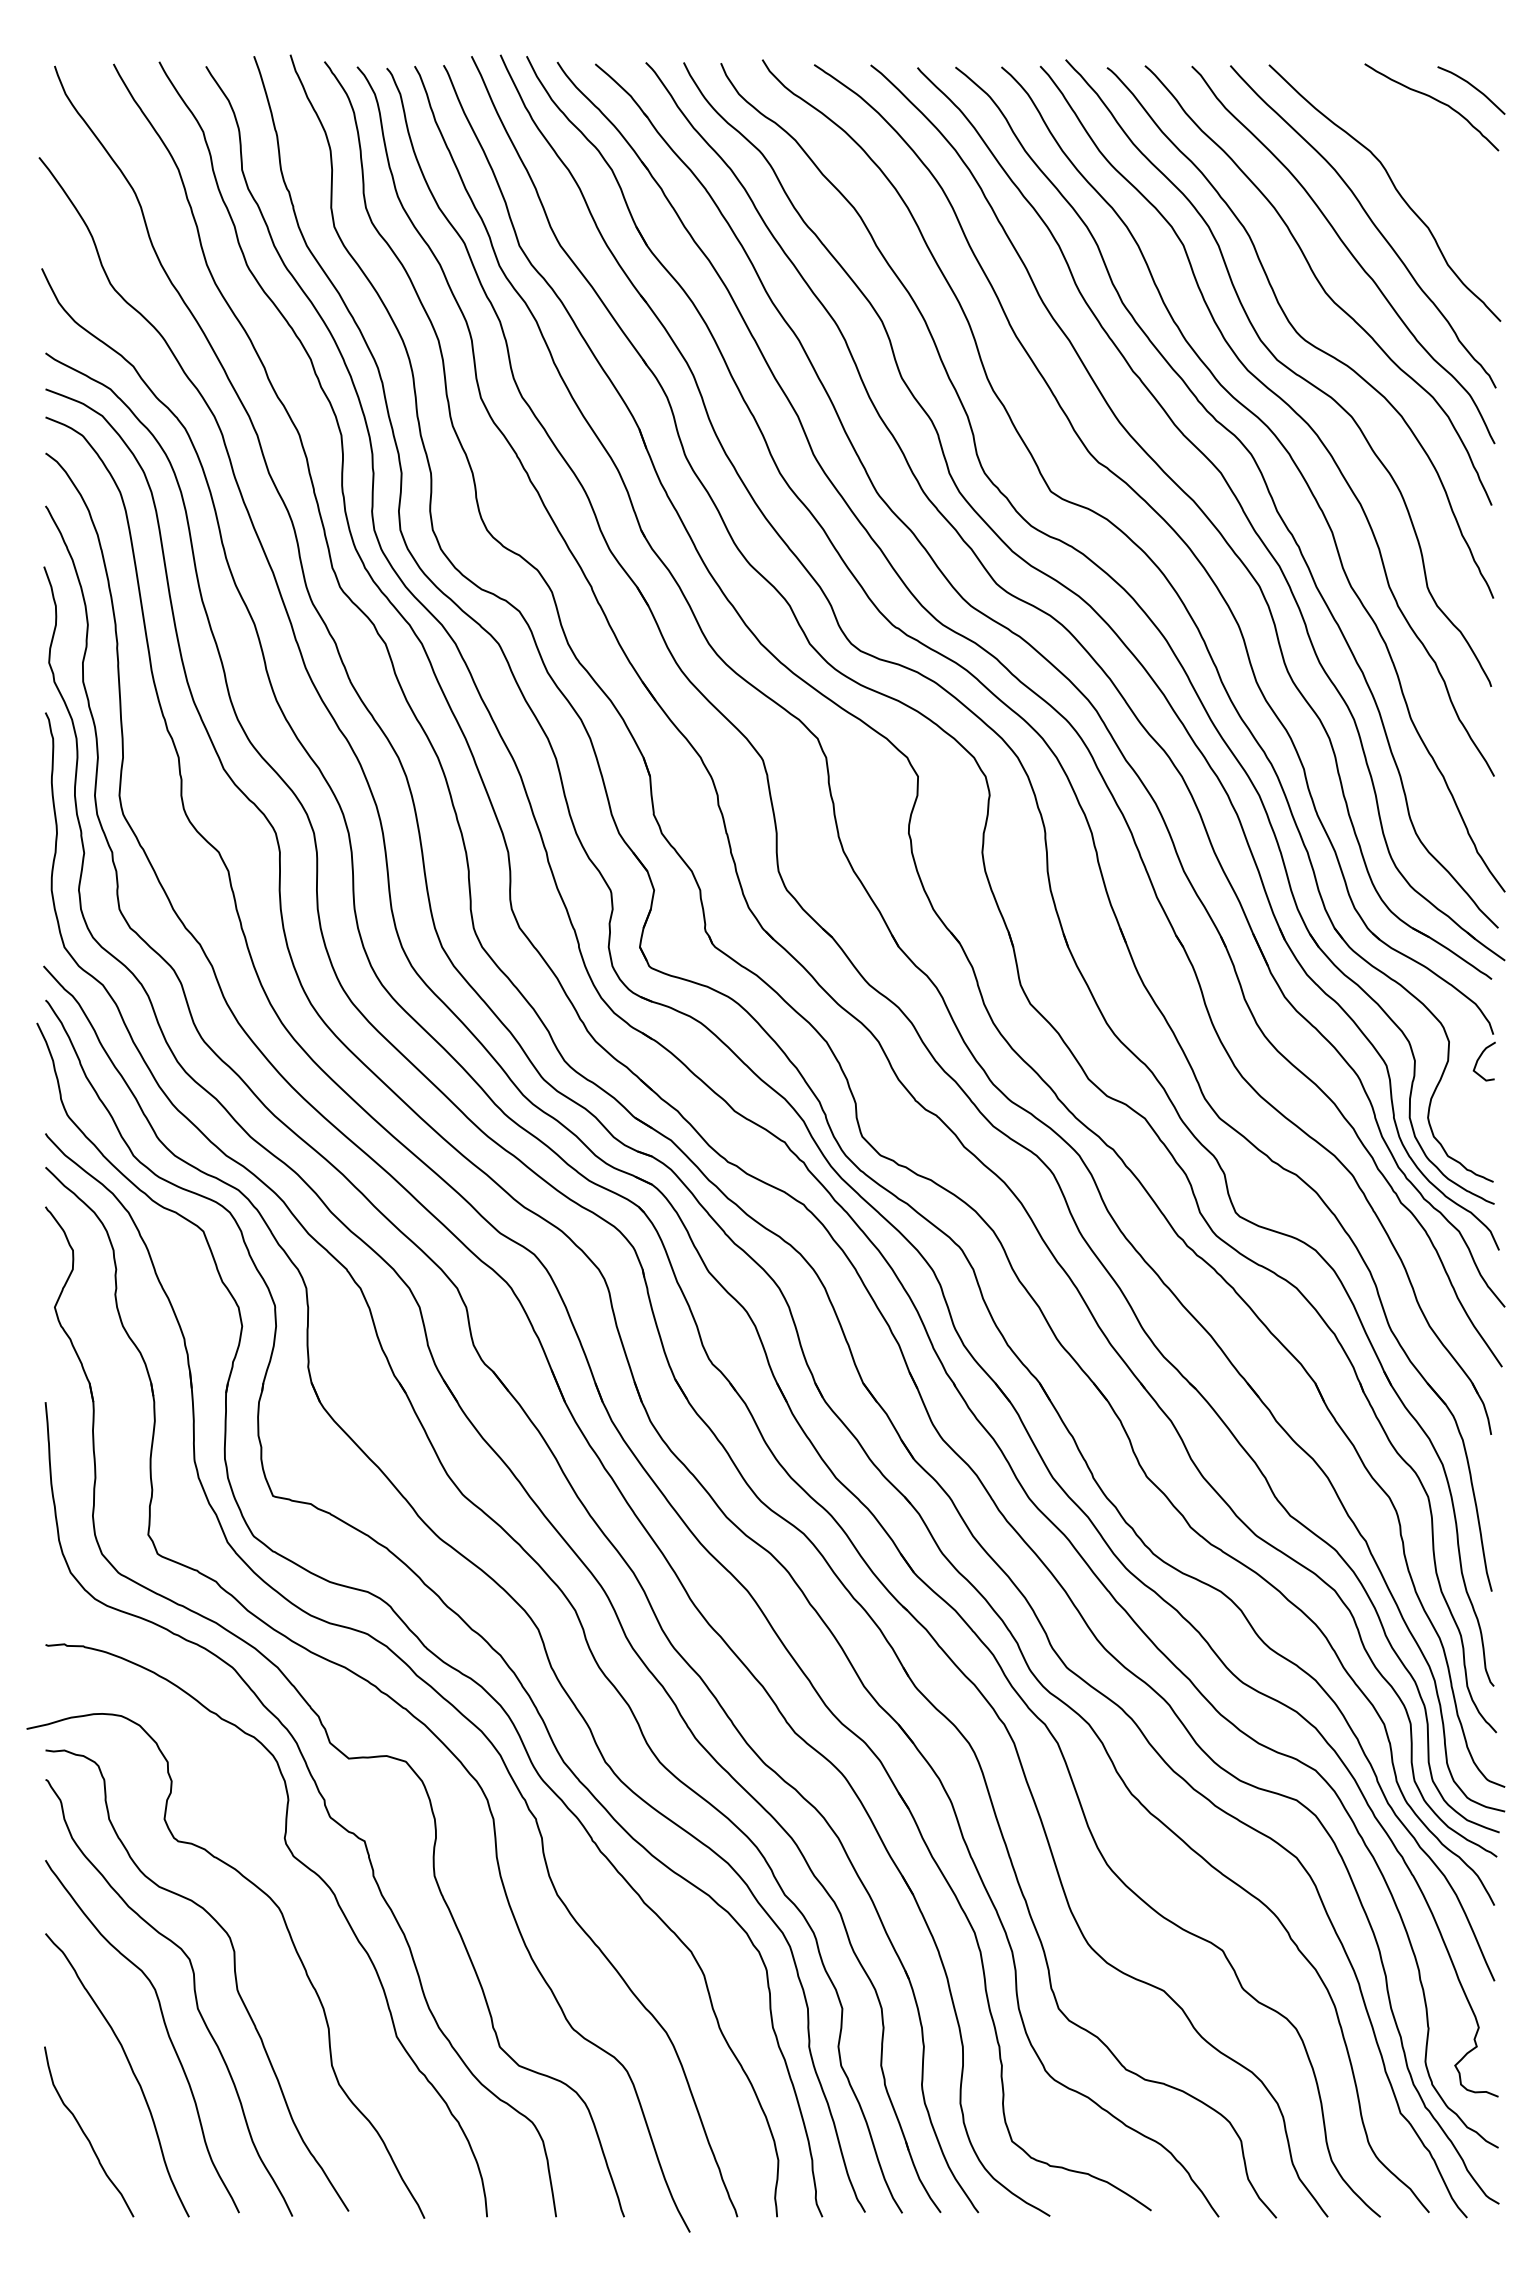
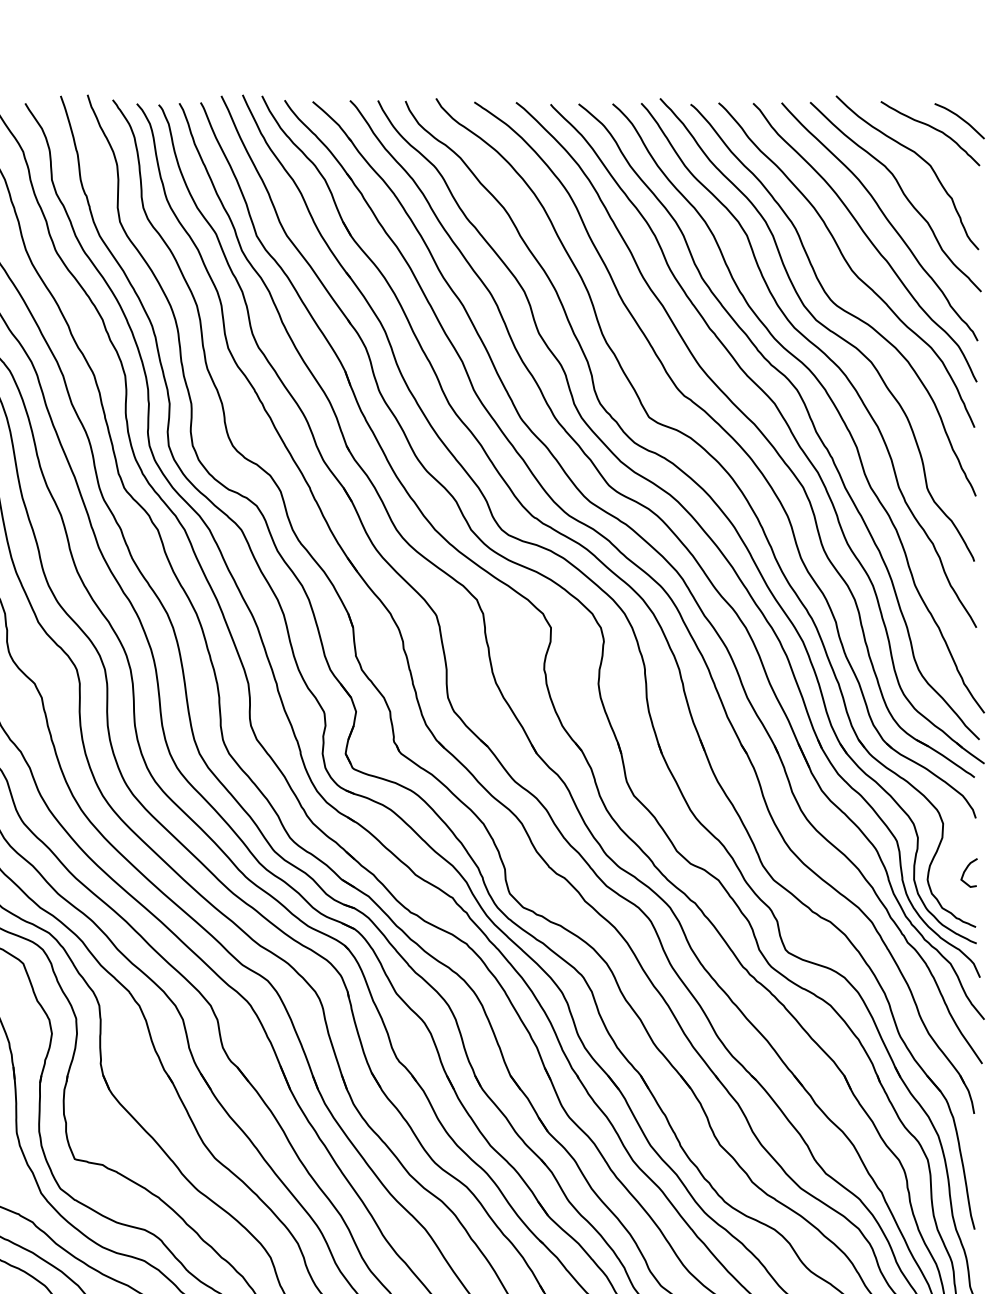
curve: (1419, 141) -> (921, 158), added
curve: (1479, 1059) -> (965, 871), moved

